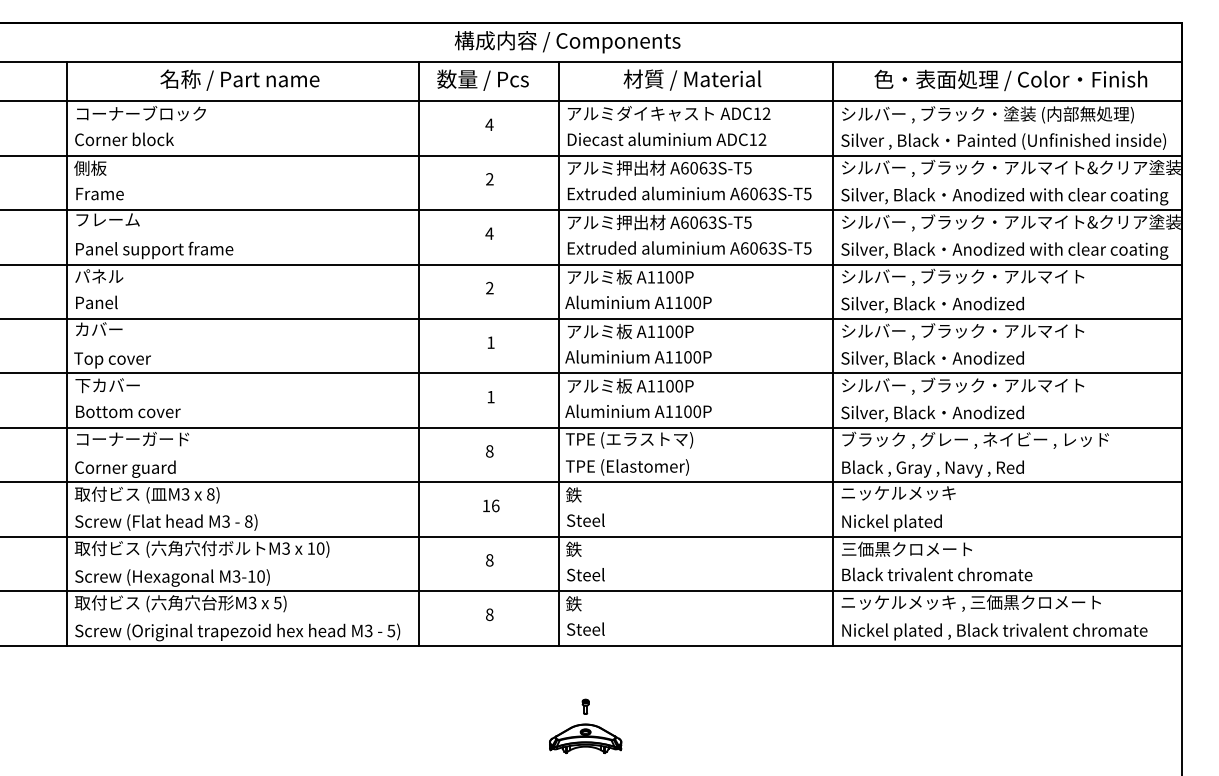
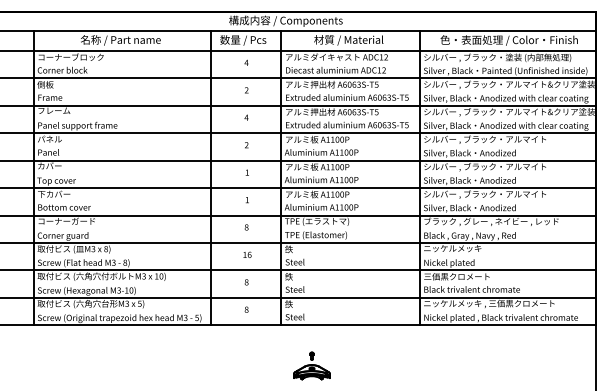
part: (584, 725) -> (311, 365), moved

